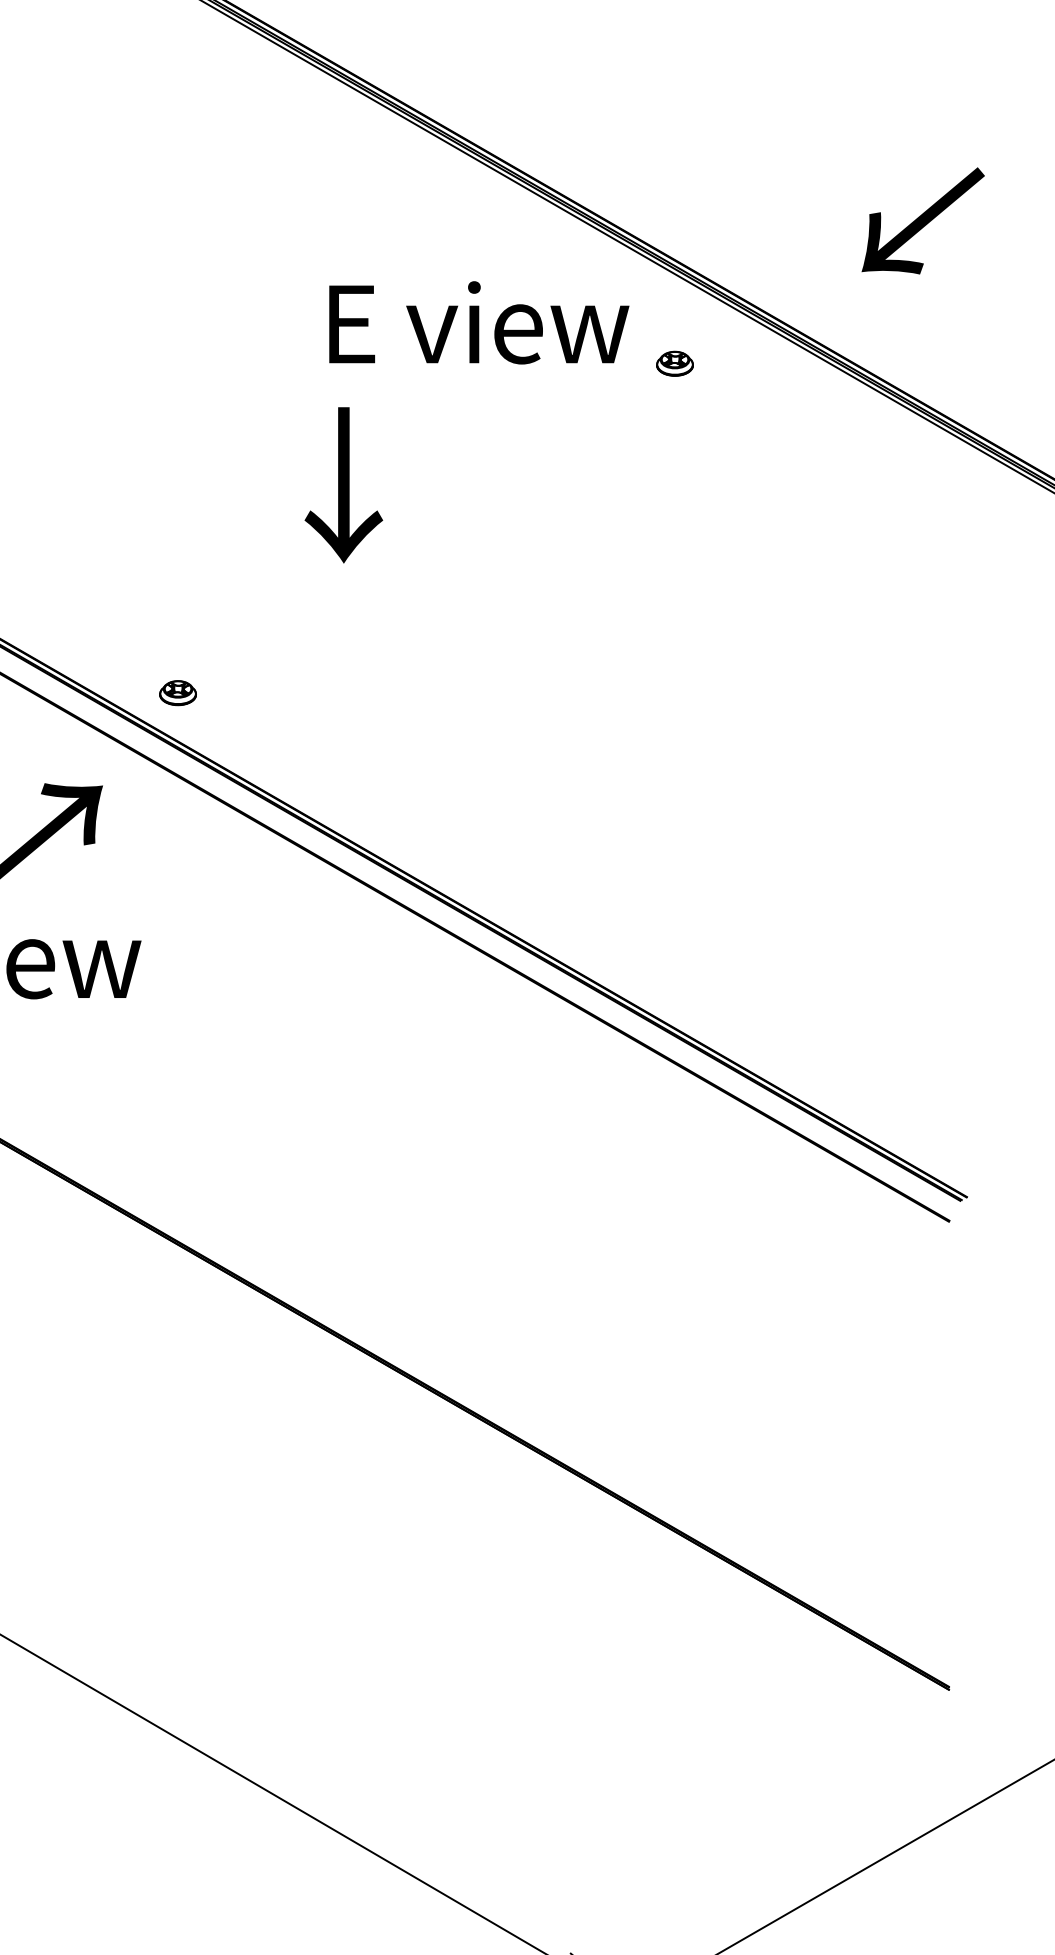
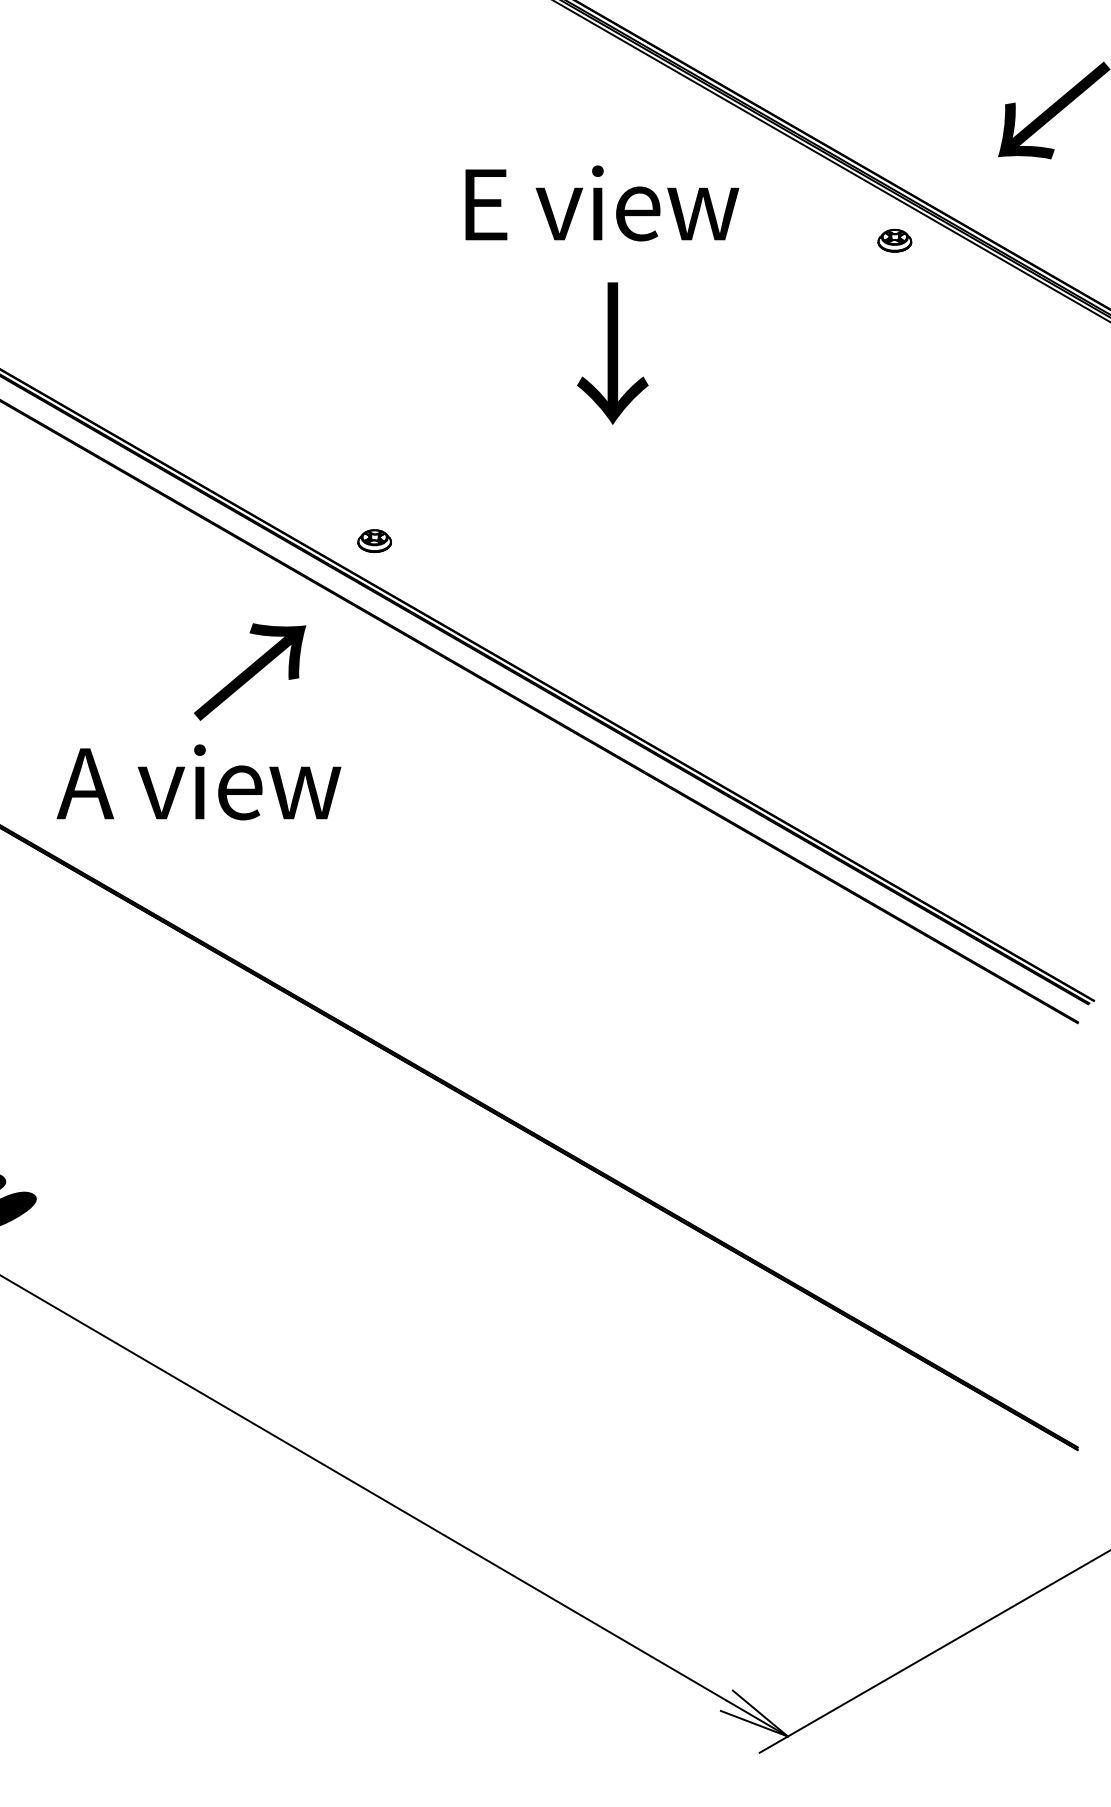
text: (479, 322) -> (602, 203), moved
part: (674, 363) -> (894, 240), moved
text: (343, 485) -> (612, 353), moved

